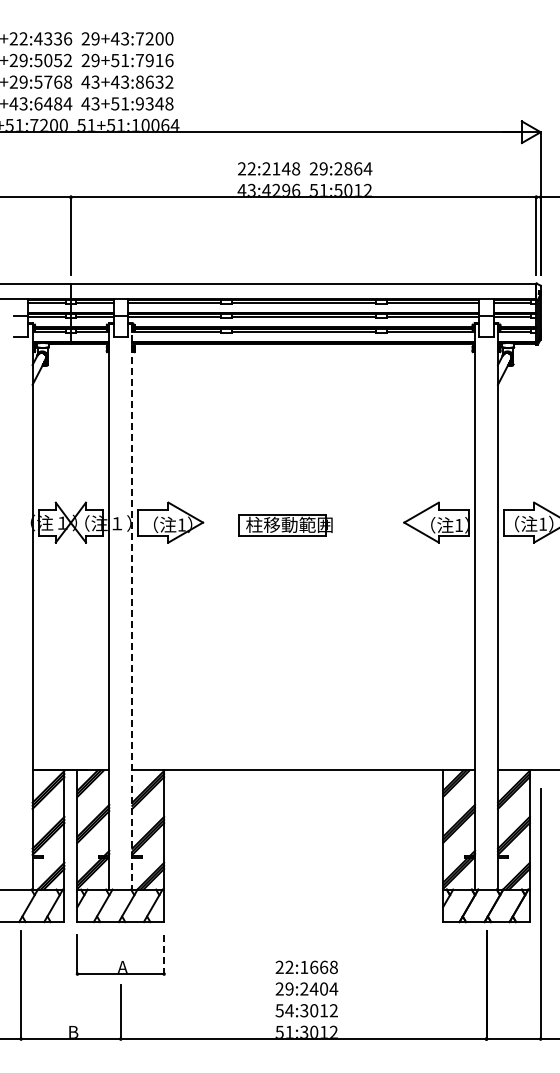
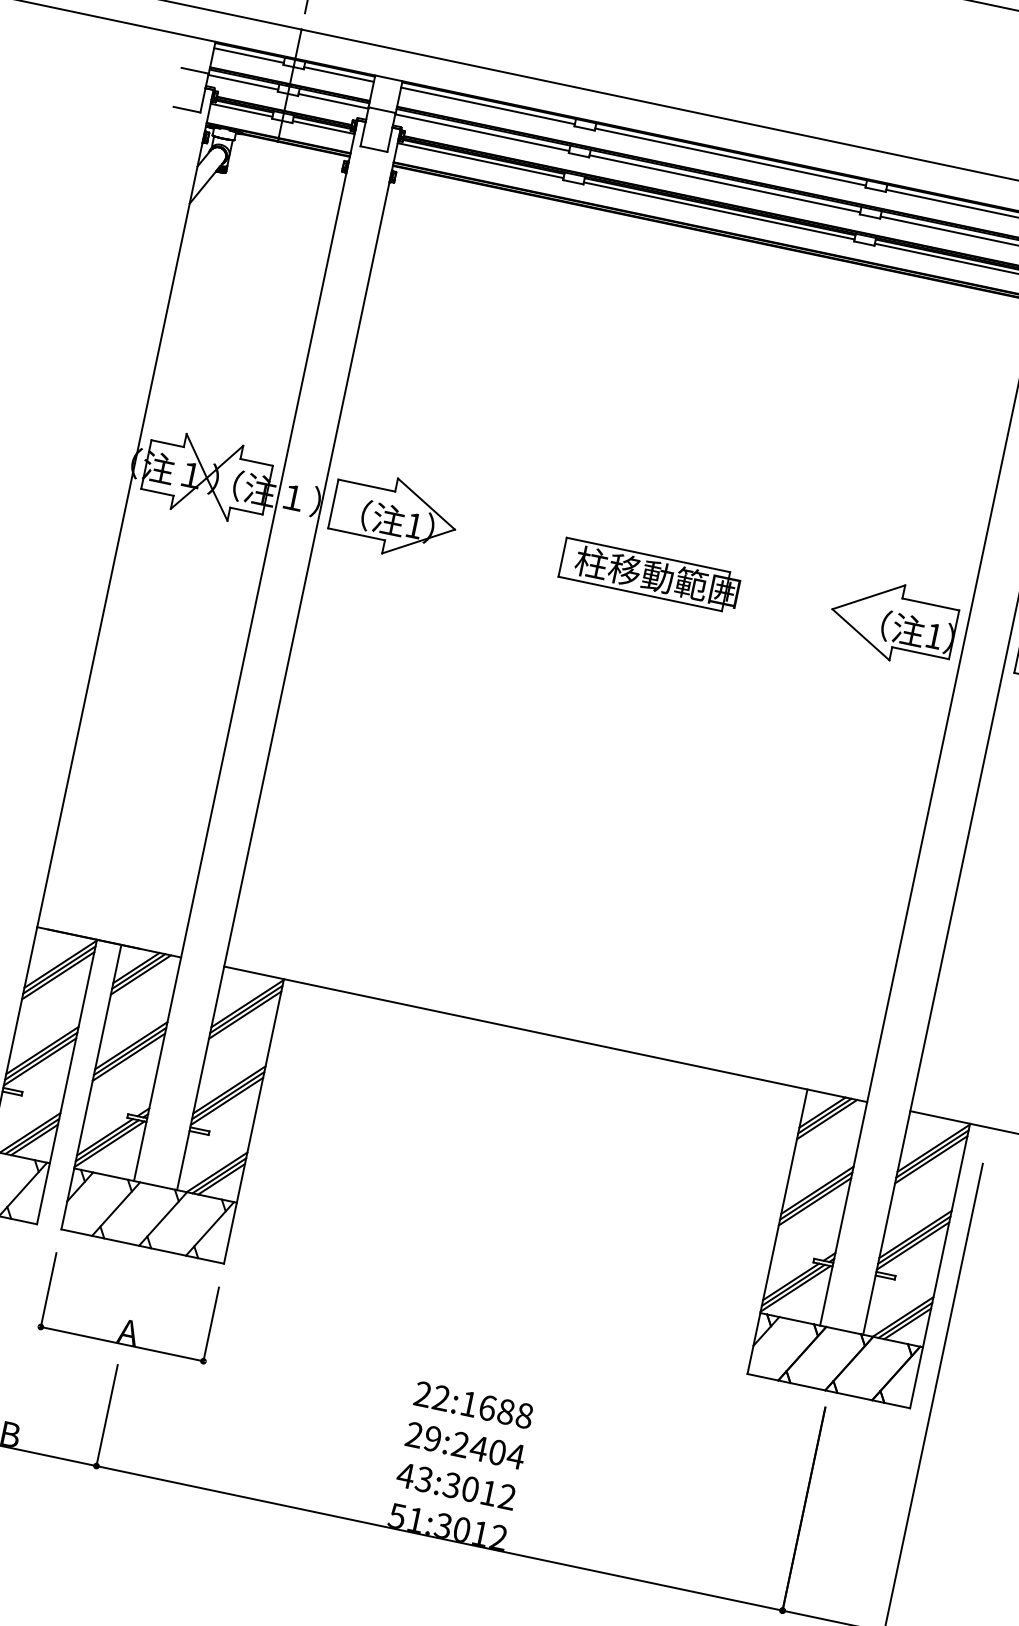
part: (285, 525) -> (649, 576), moved
line: (132, 606) -> (289, 659), dashed -> solid
line: (164, 954) -> (211, 1324), dashed -> solid
text: (324, 966) -> (507, 1410), 22:1668 -> 22:1688
text: (284, 1010) -> (414, 1477), 54:3012 -> 43:3012

